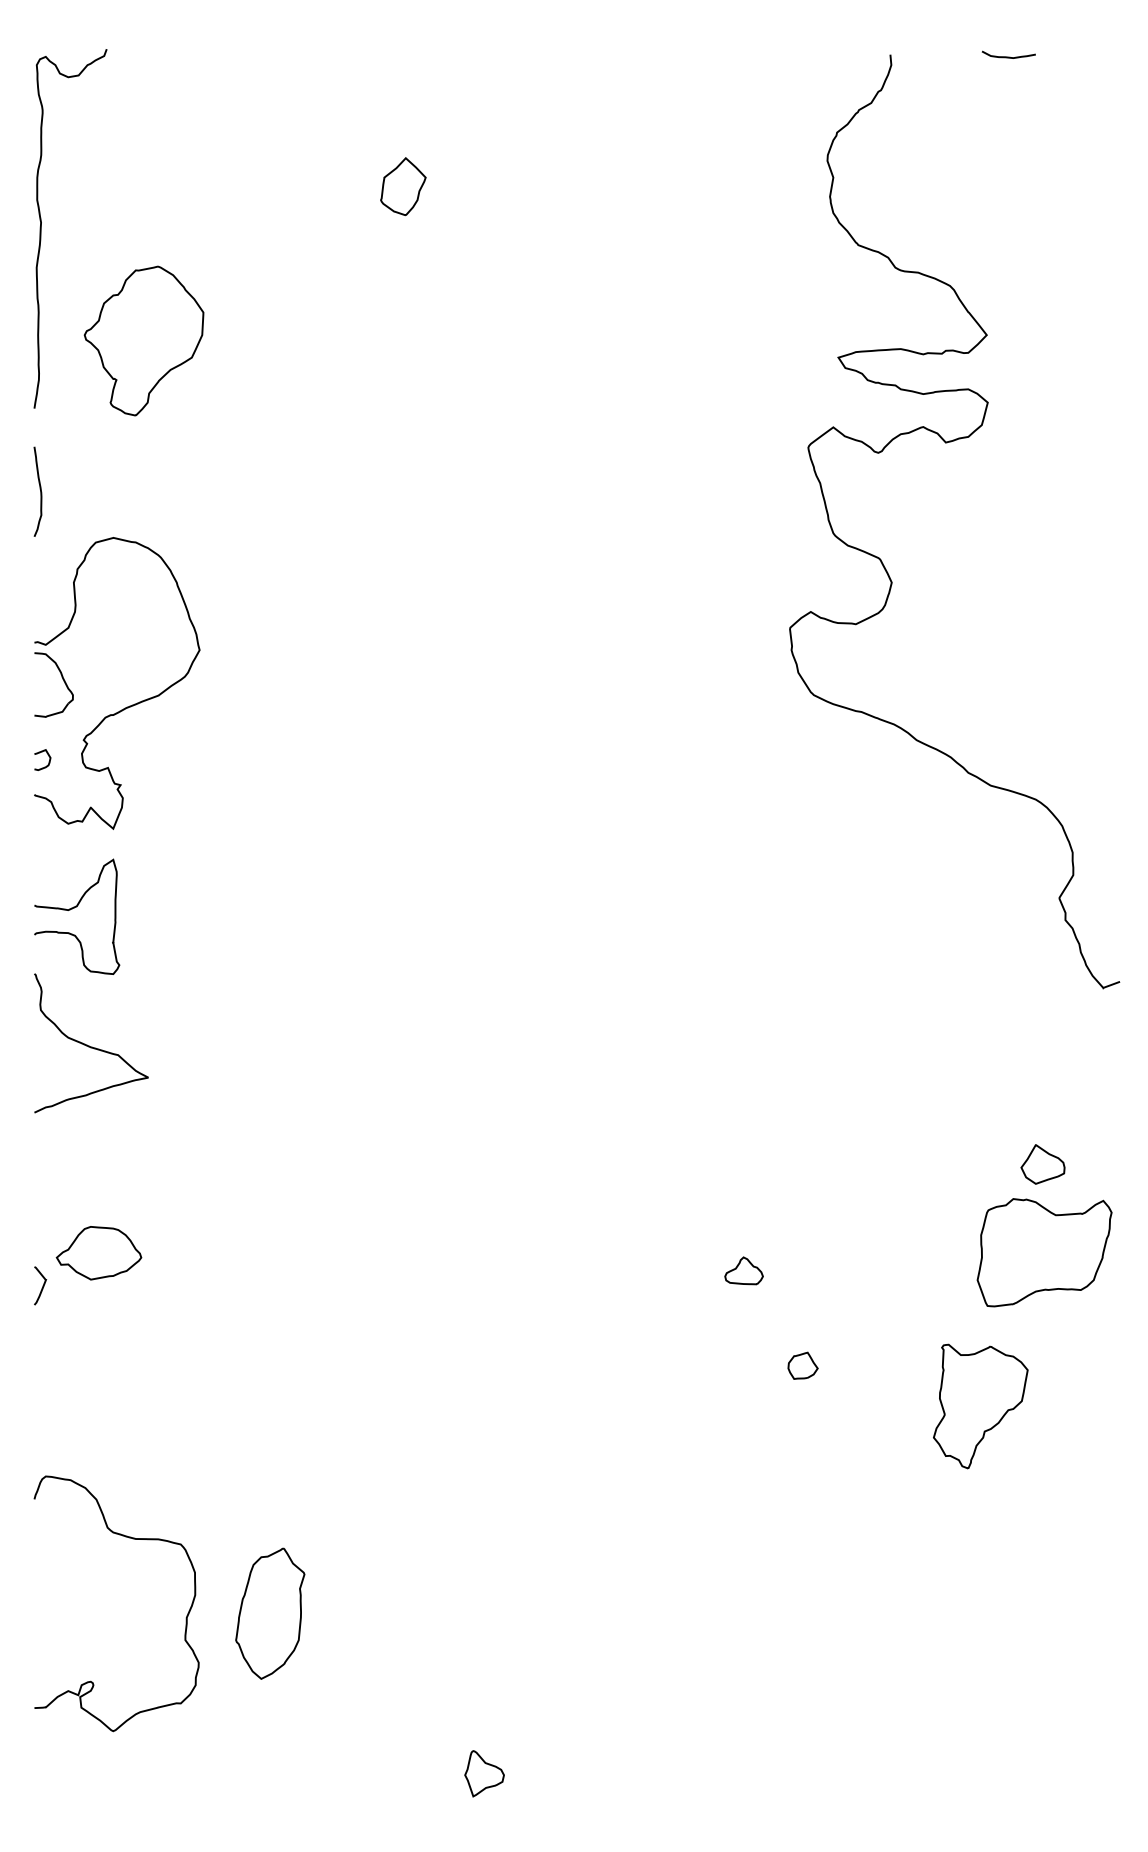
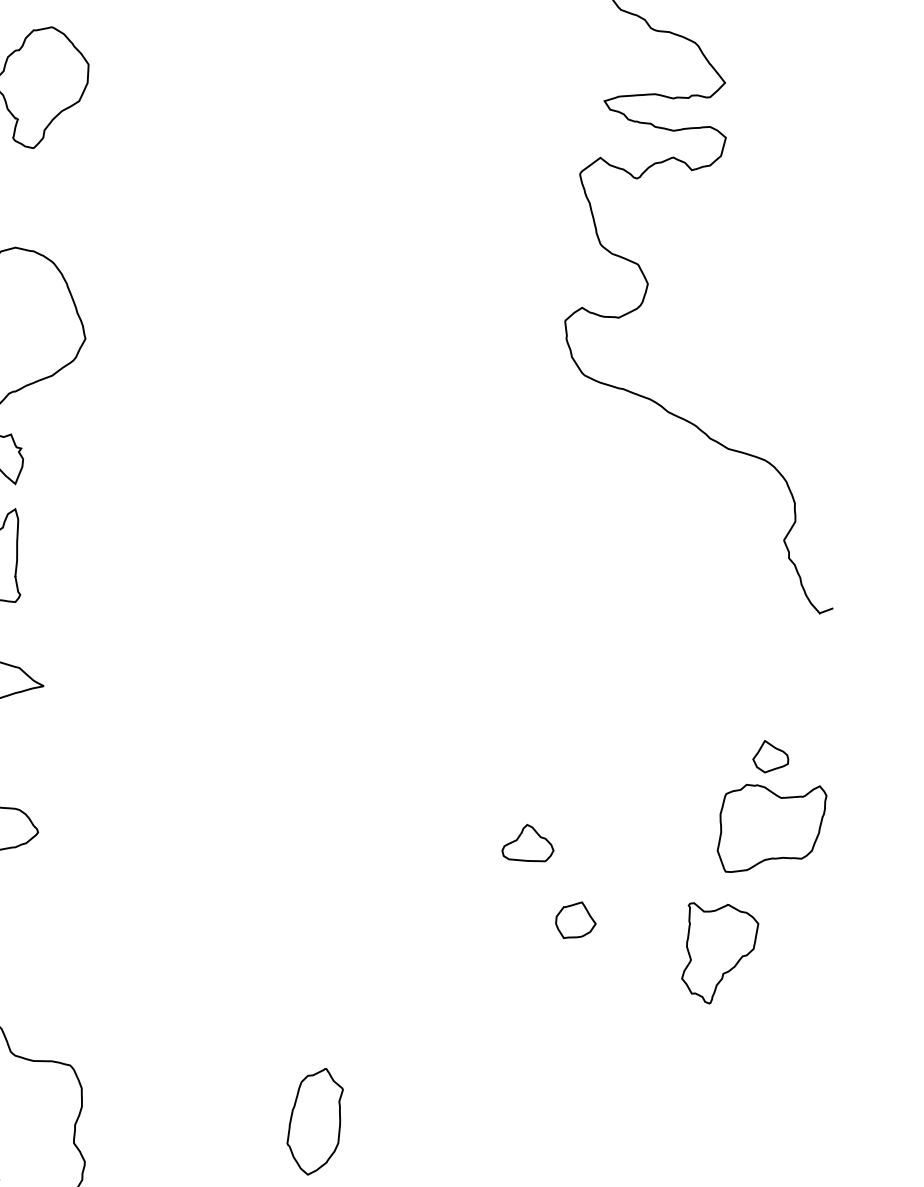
part: (743, 1270) -> (527, 842), size x1.67
part: (802, 1365) -> (575, 920), size x1.67
part: (270, 1613) -> (315, 1121), moved

